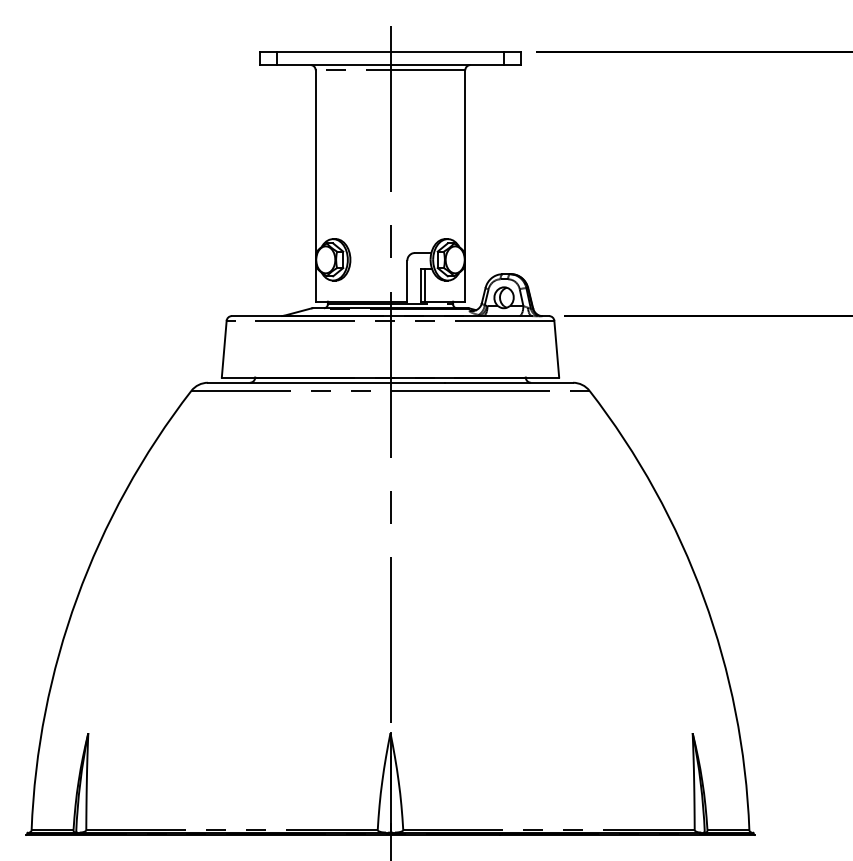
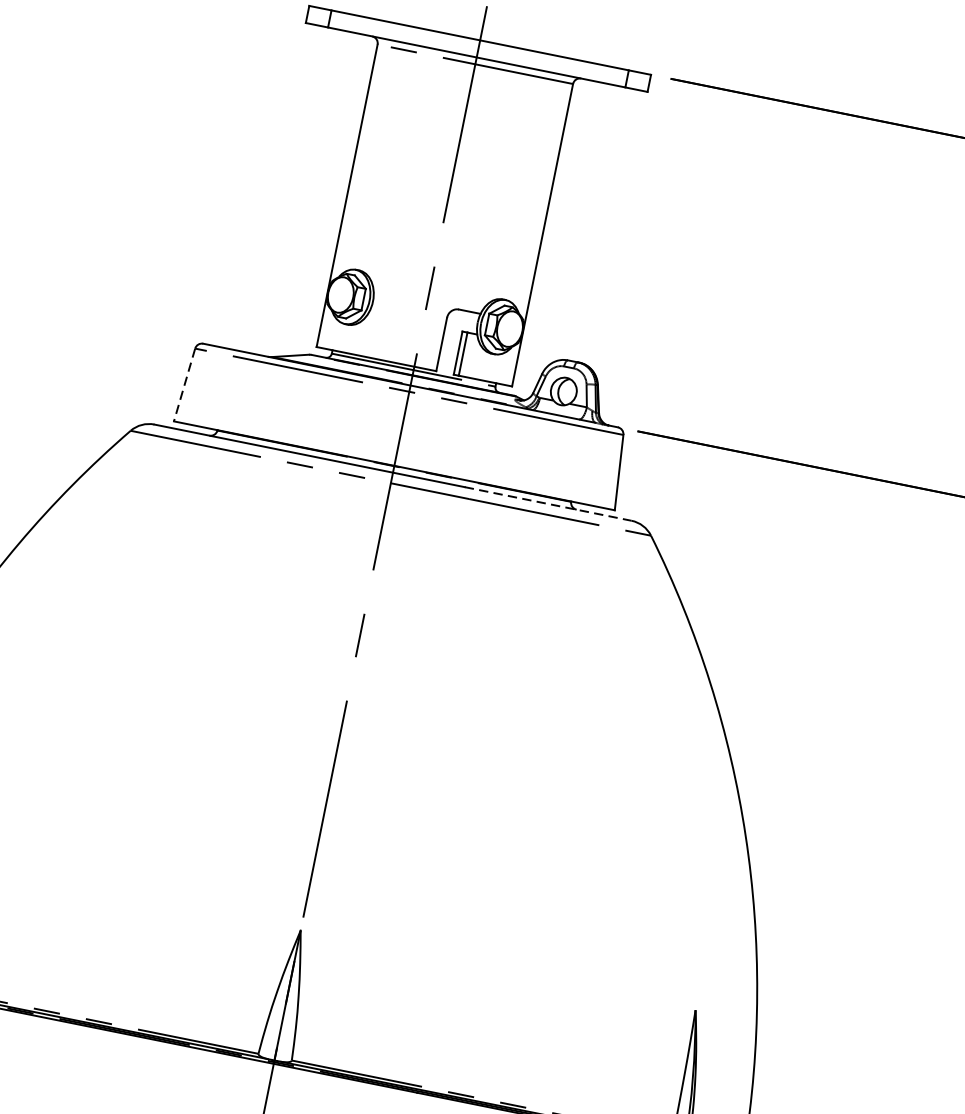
line: (224, 349) -> (184, 385), solid -> dashed
line: (509, 382) -> (548, 503), solid -> dashed

